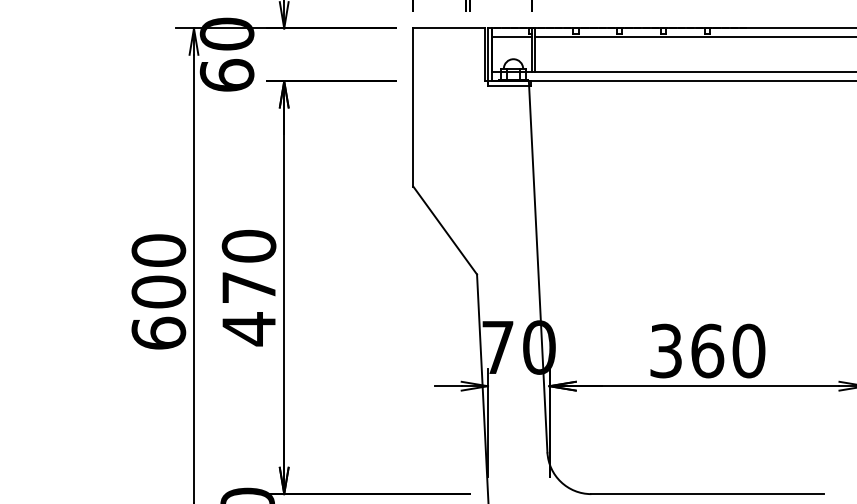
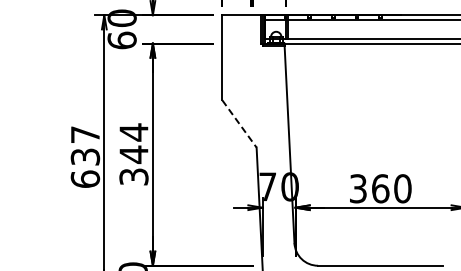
line: (445, 231) -> (239, 124), solid -> dashed
text: (158, 270) -> (85, 145), 600 -> 637
text: (248, 287) -> (133, 154), 470 -> 344

